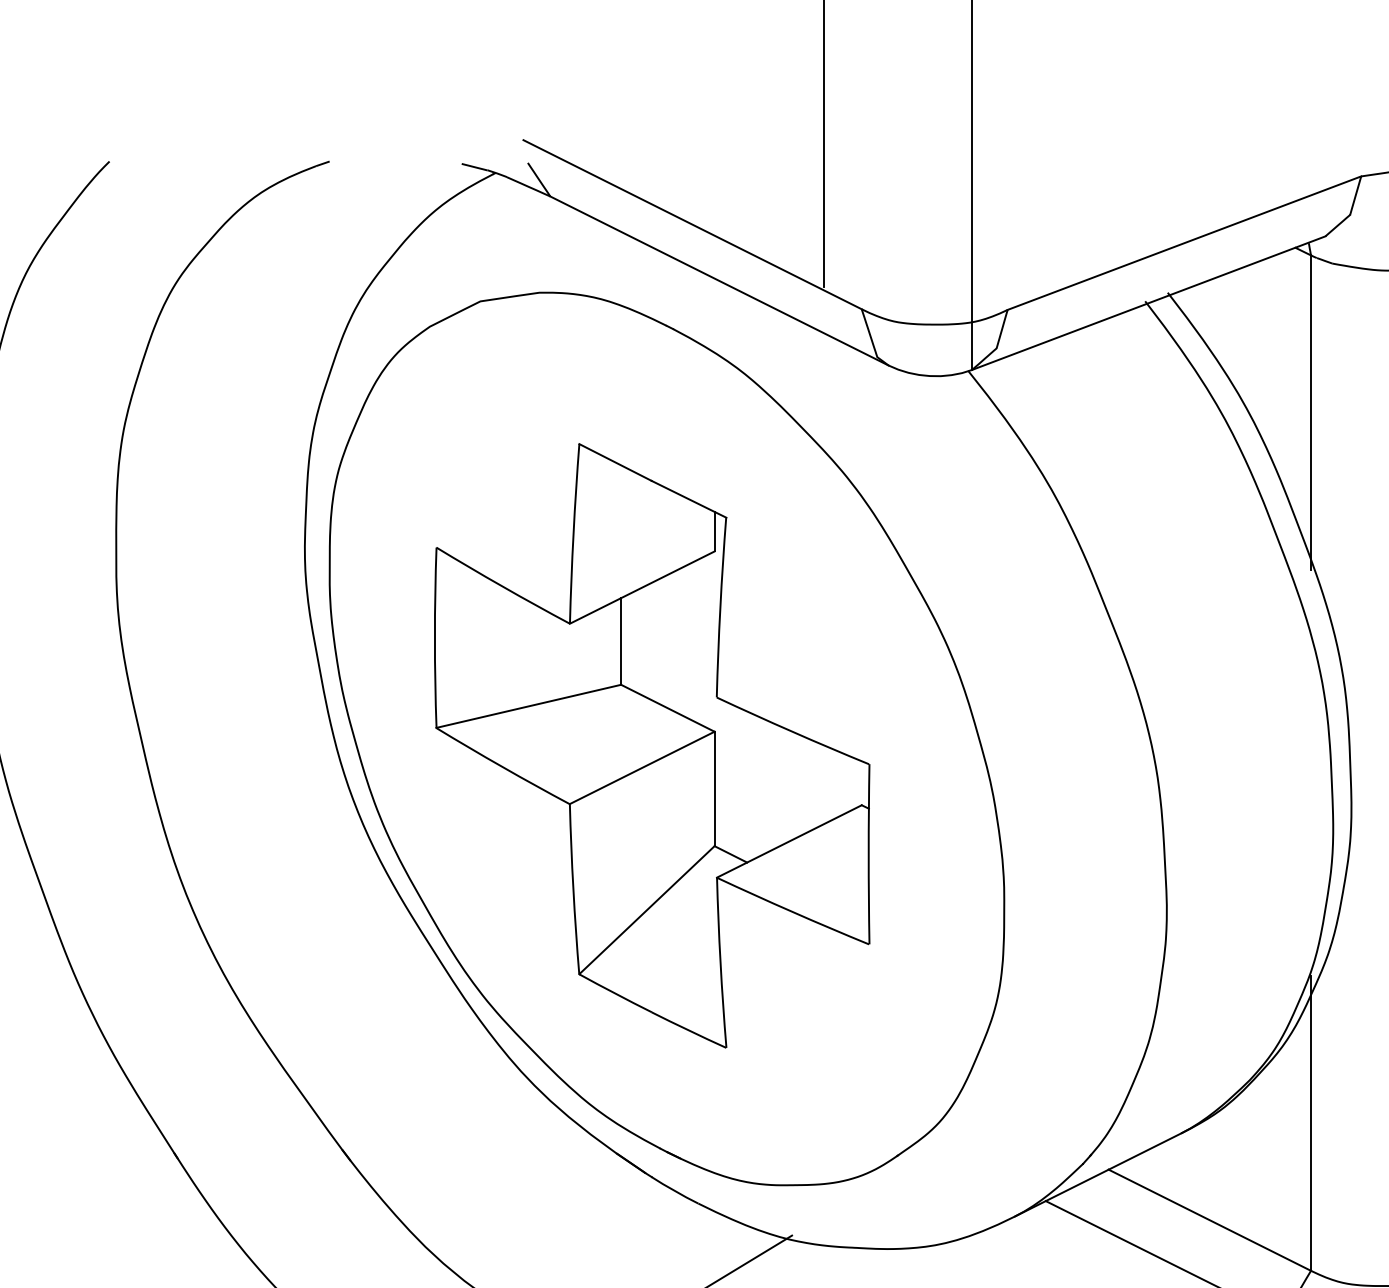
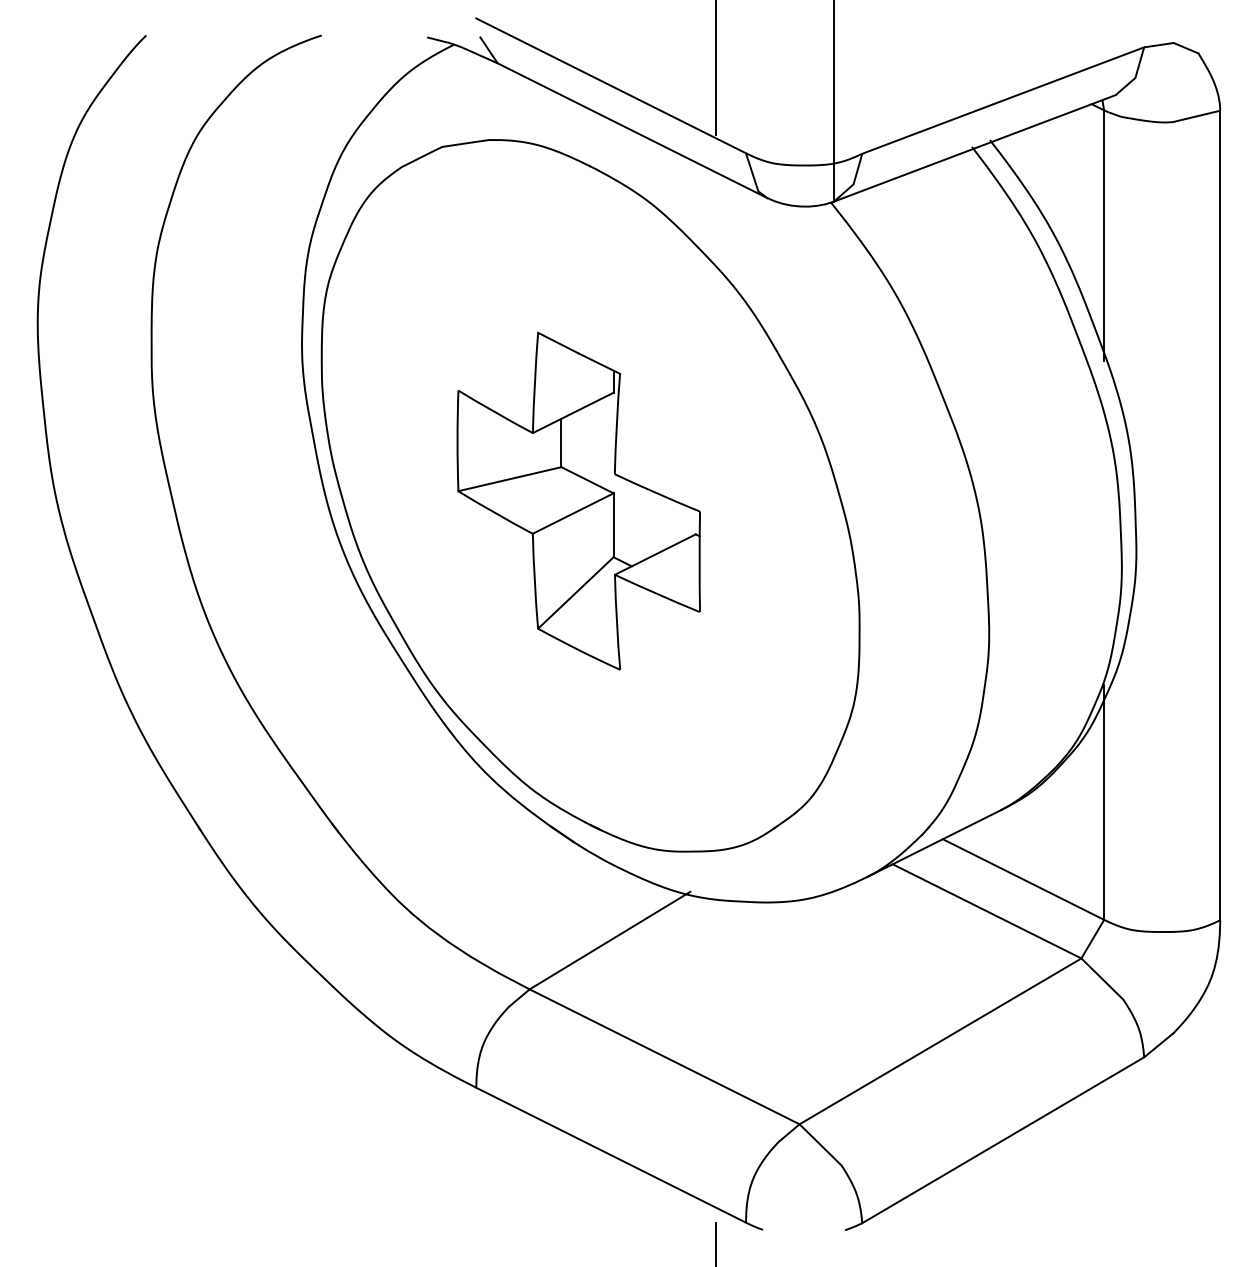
part: (651, 744) -> (578, 500), size x0.7

